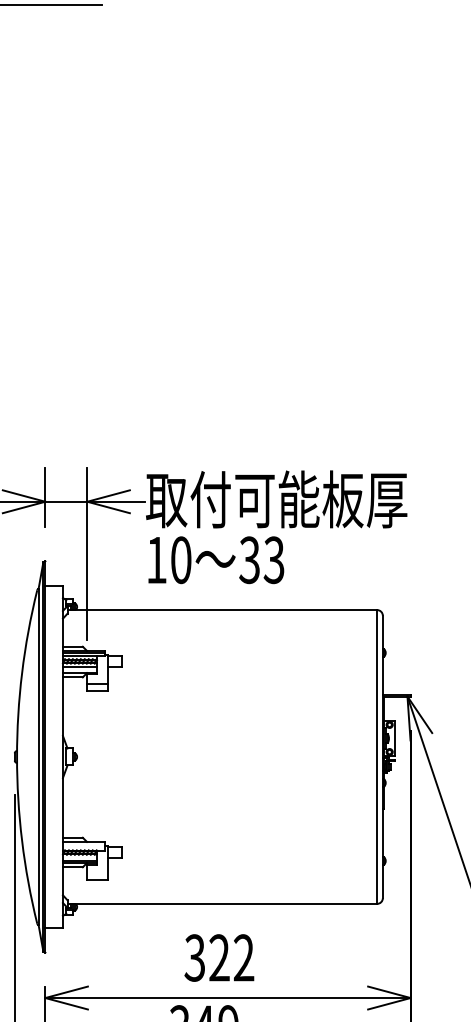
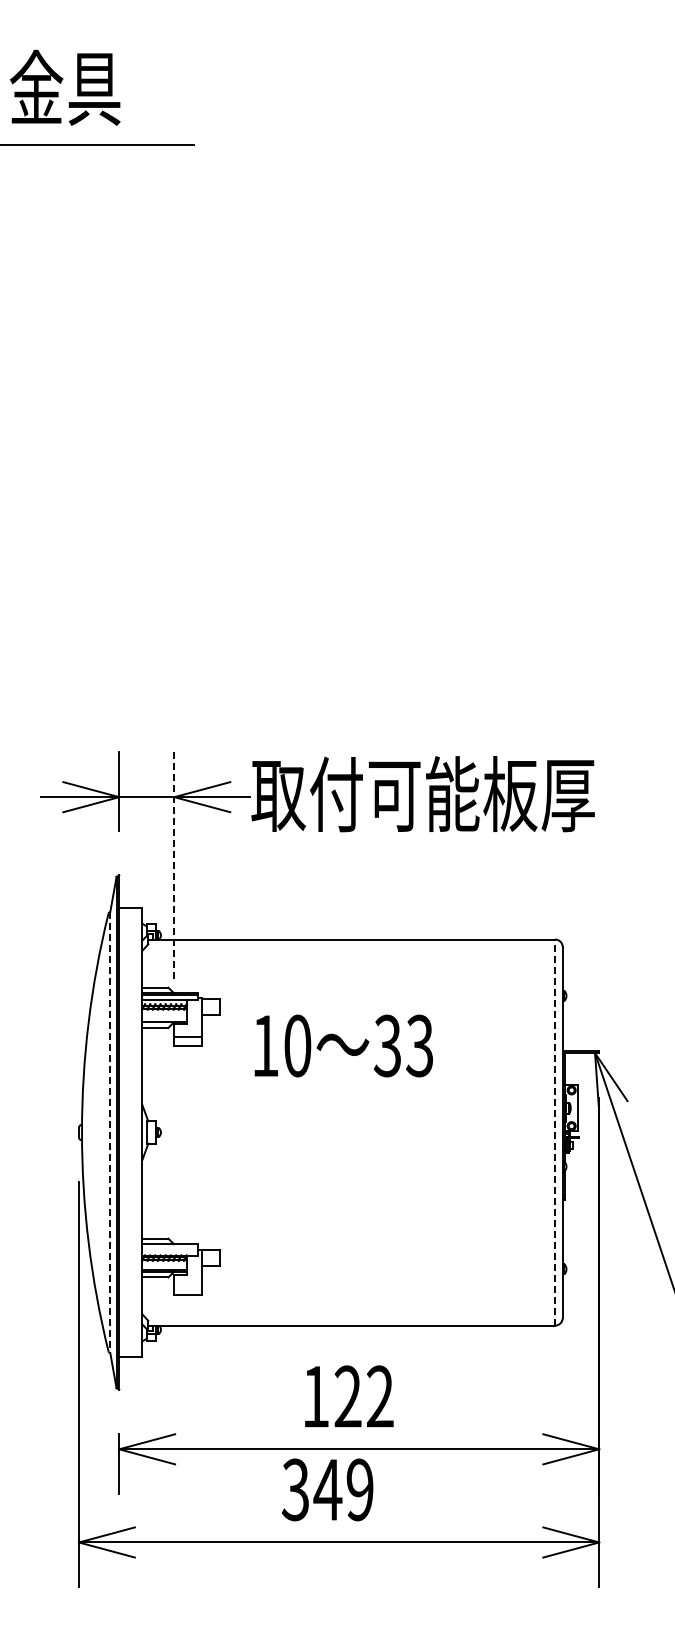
line: (87, 553) -> (174, 865), solid -> dashed
text: (216, 559) -> (343, 1045), moved
line: (79, 667) -> (164, 1014), removed
line: (38, 756) -> (110, 1132), solid -> dashed
line: (377, 756) -> (555, 1132), solid -> dashed
text: (194, 957) -> (315, 1396), 322 -> 122

